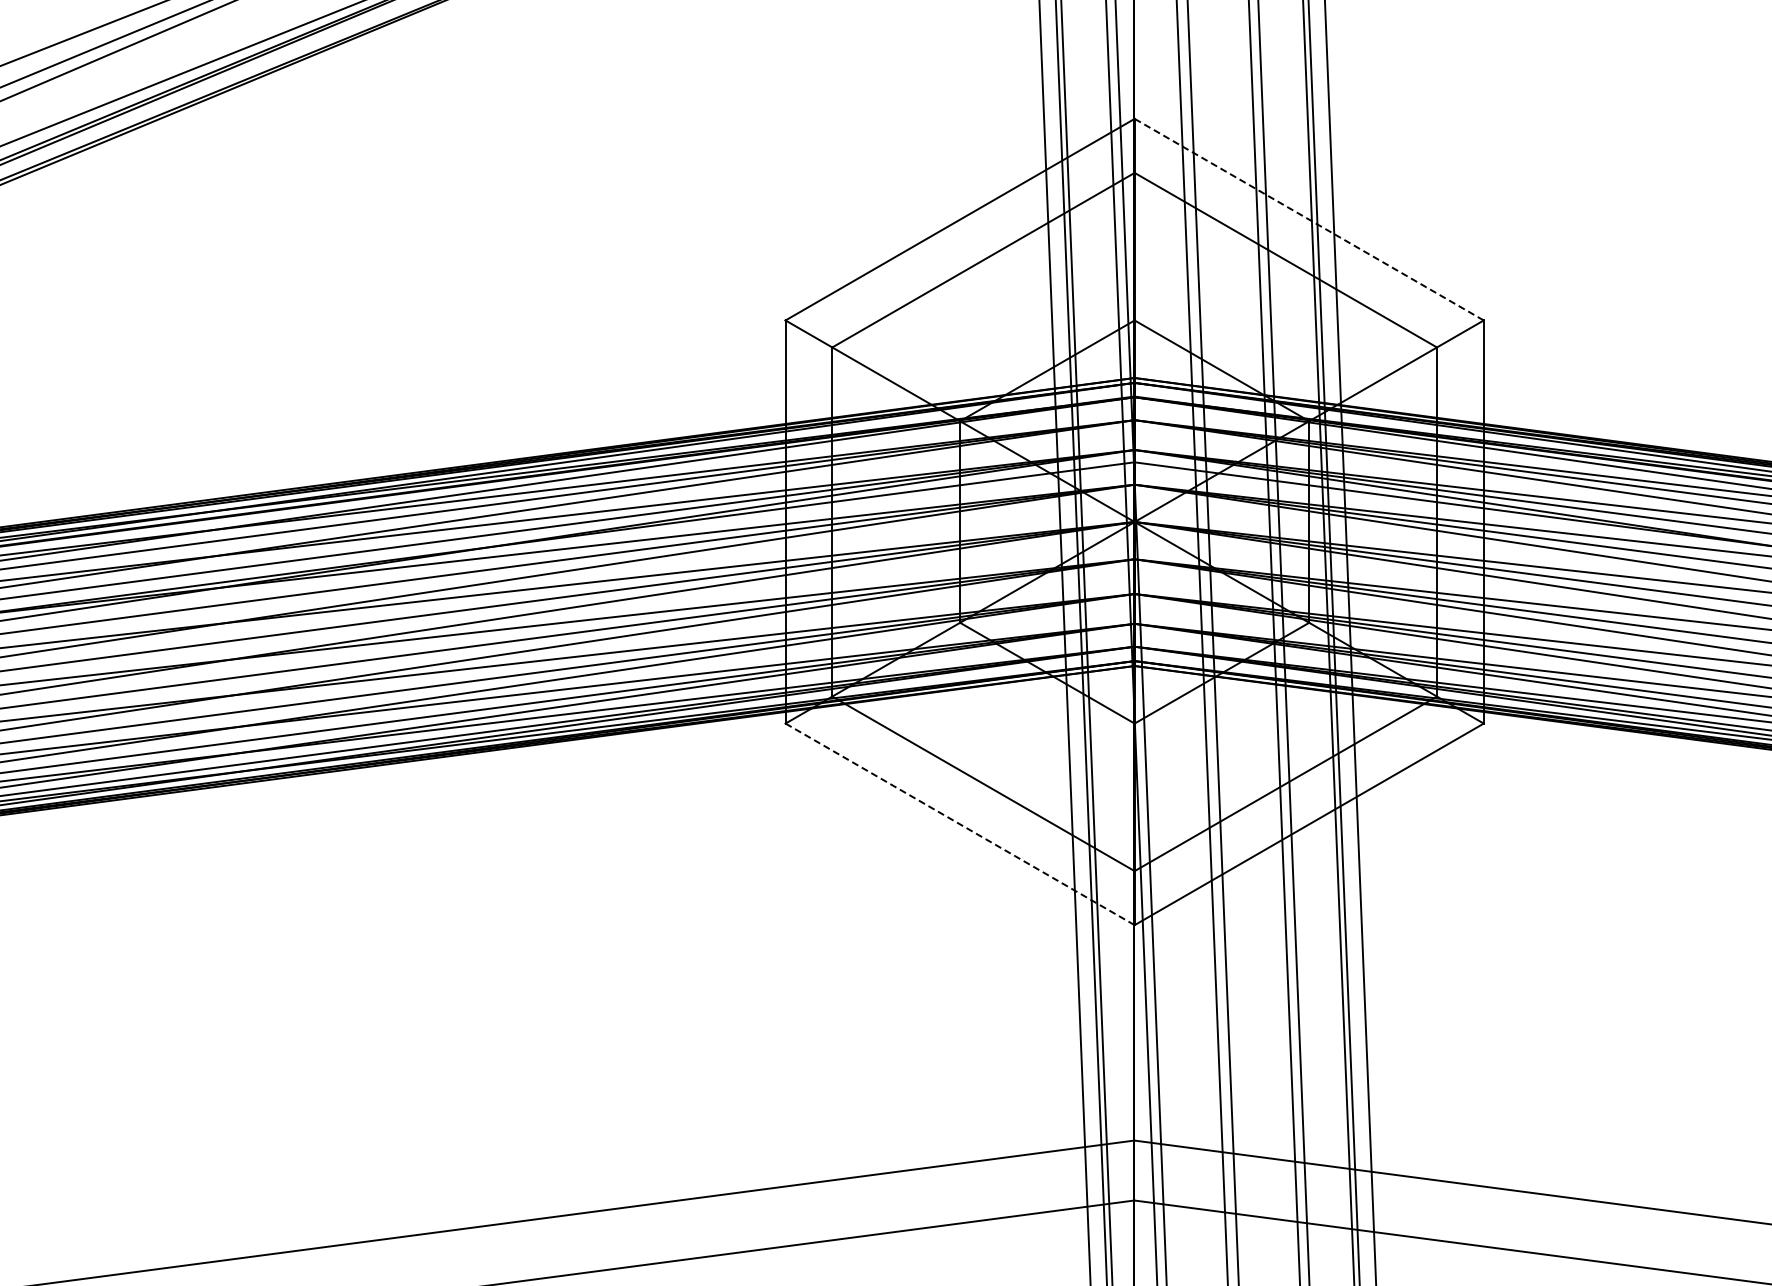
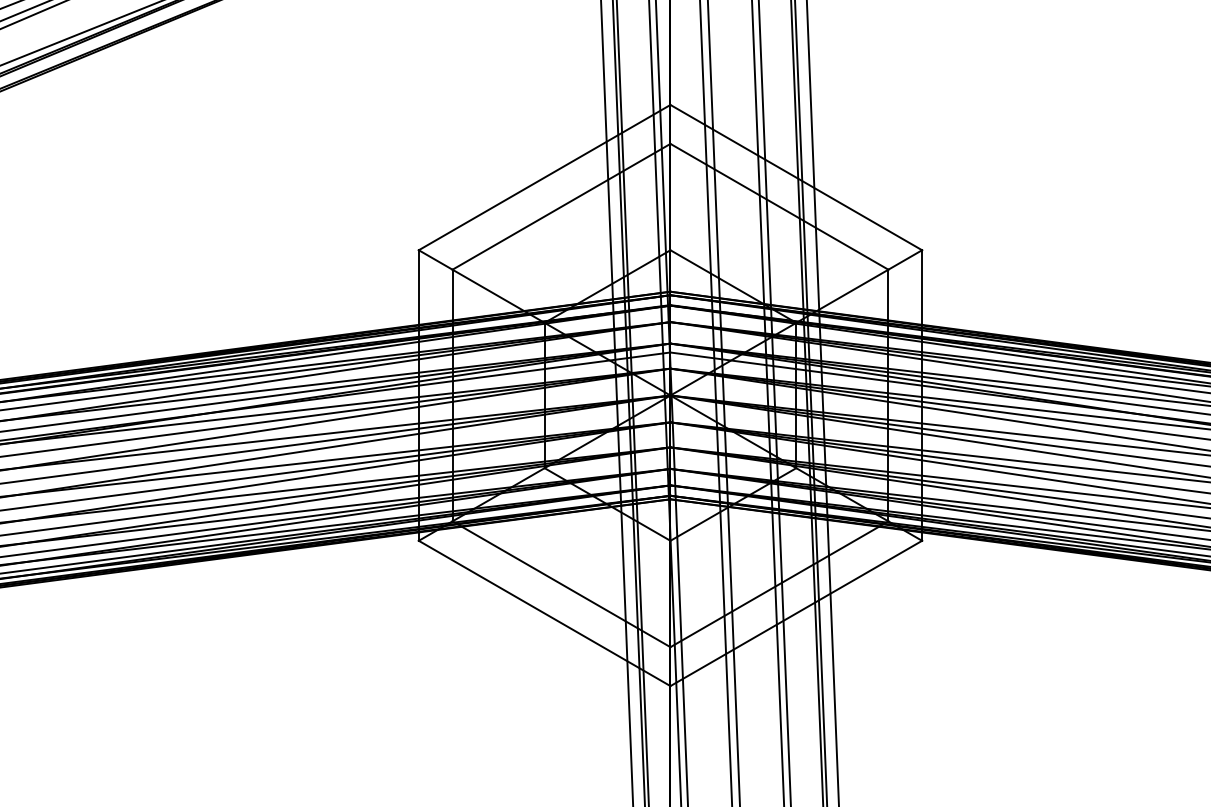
line: (1309, 219) -> (796, 177), dashed -> solid
line: (960, 824) -> (544, 613), dashed -> solid

